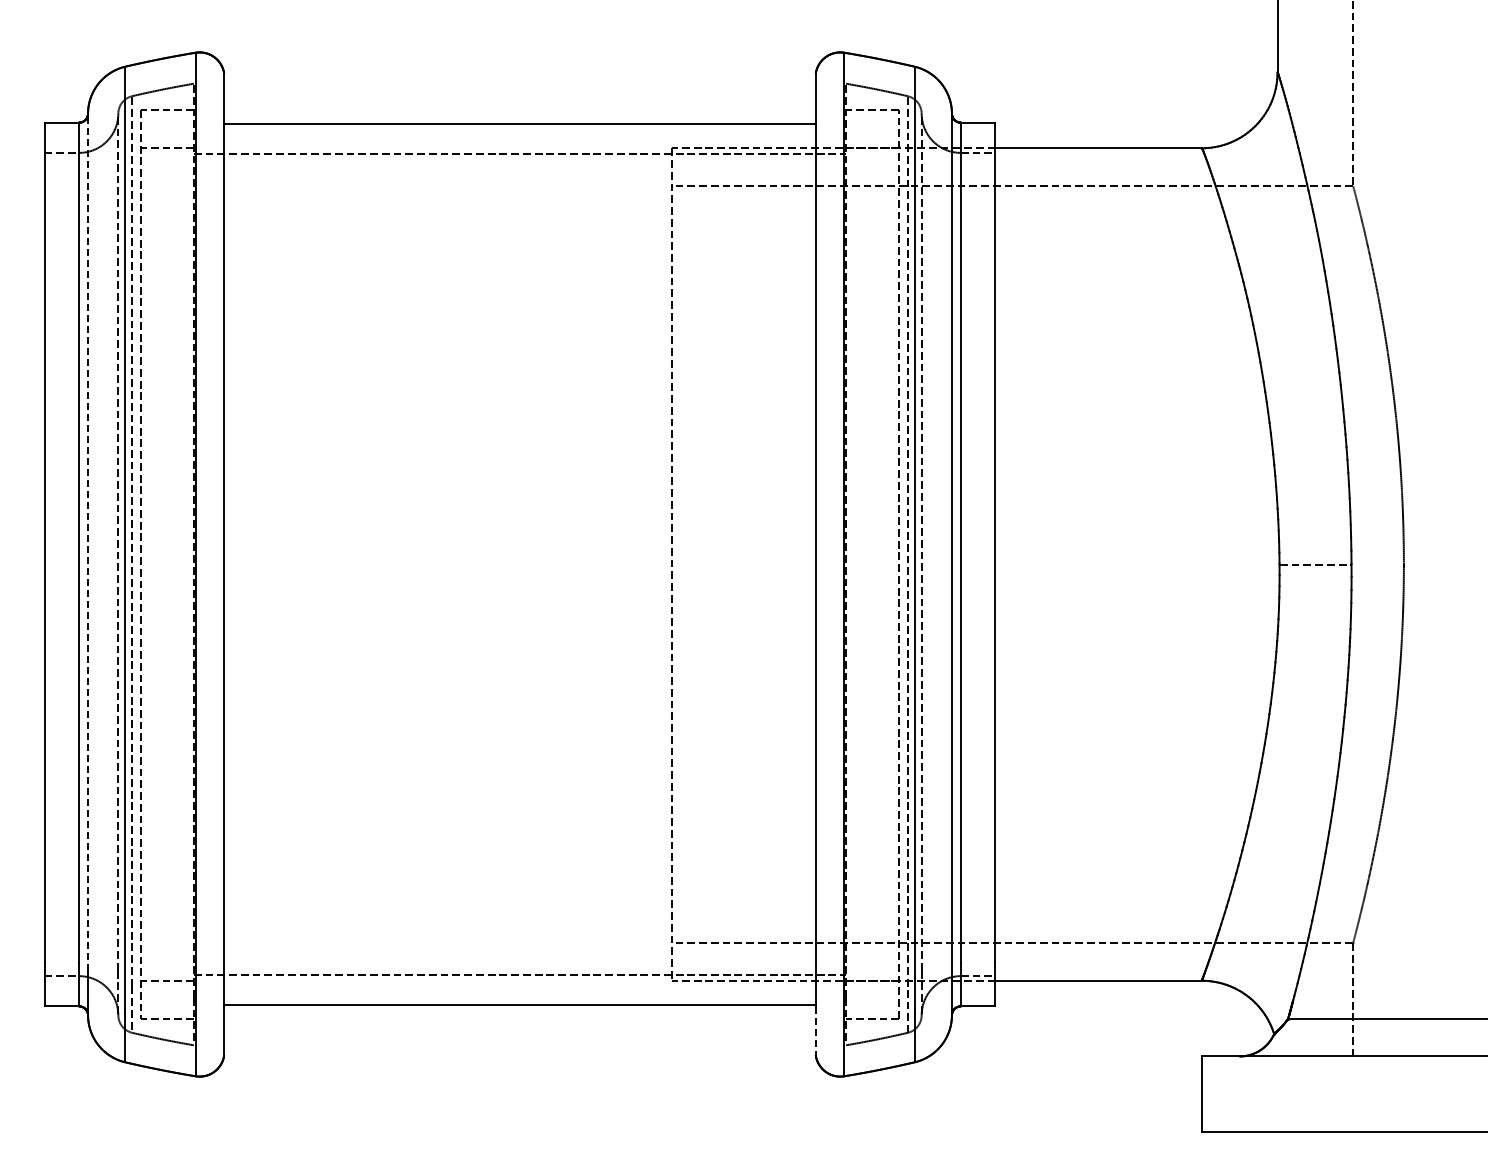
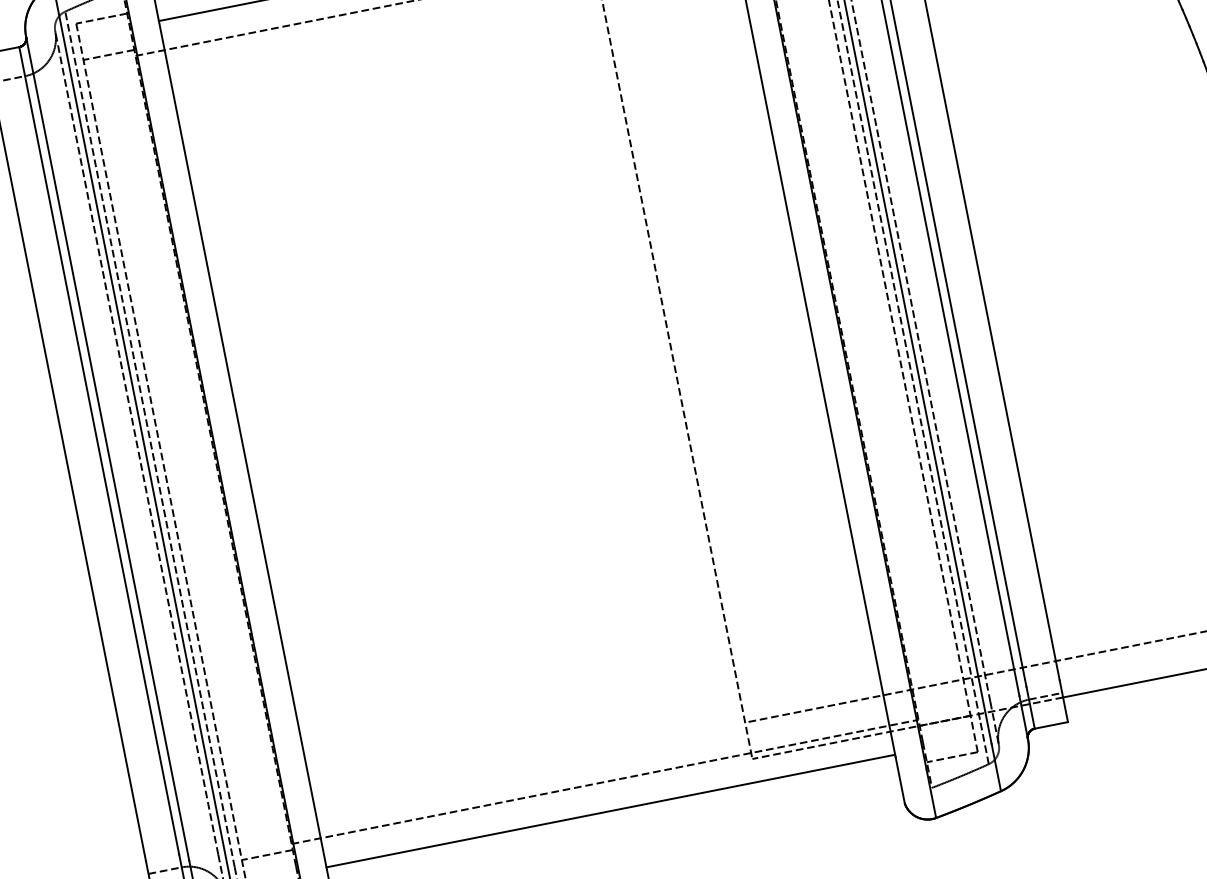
line: (88, 541) -> (107, 447), dashed -> solid
line: (815, 1032) -> (900, 781), dashed -> solid

